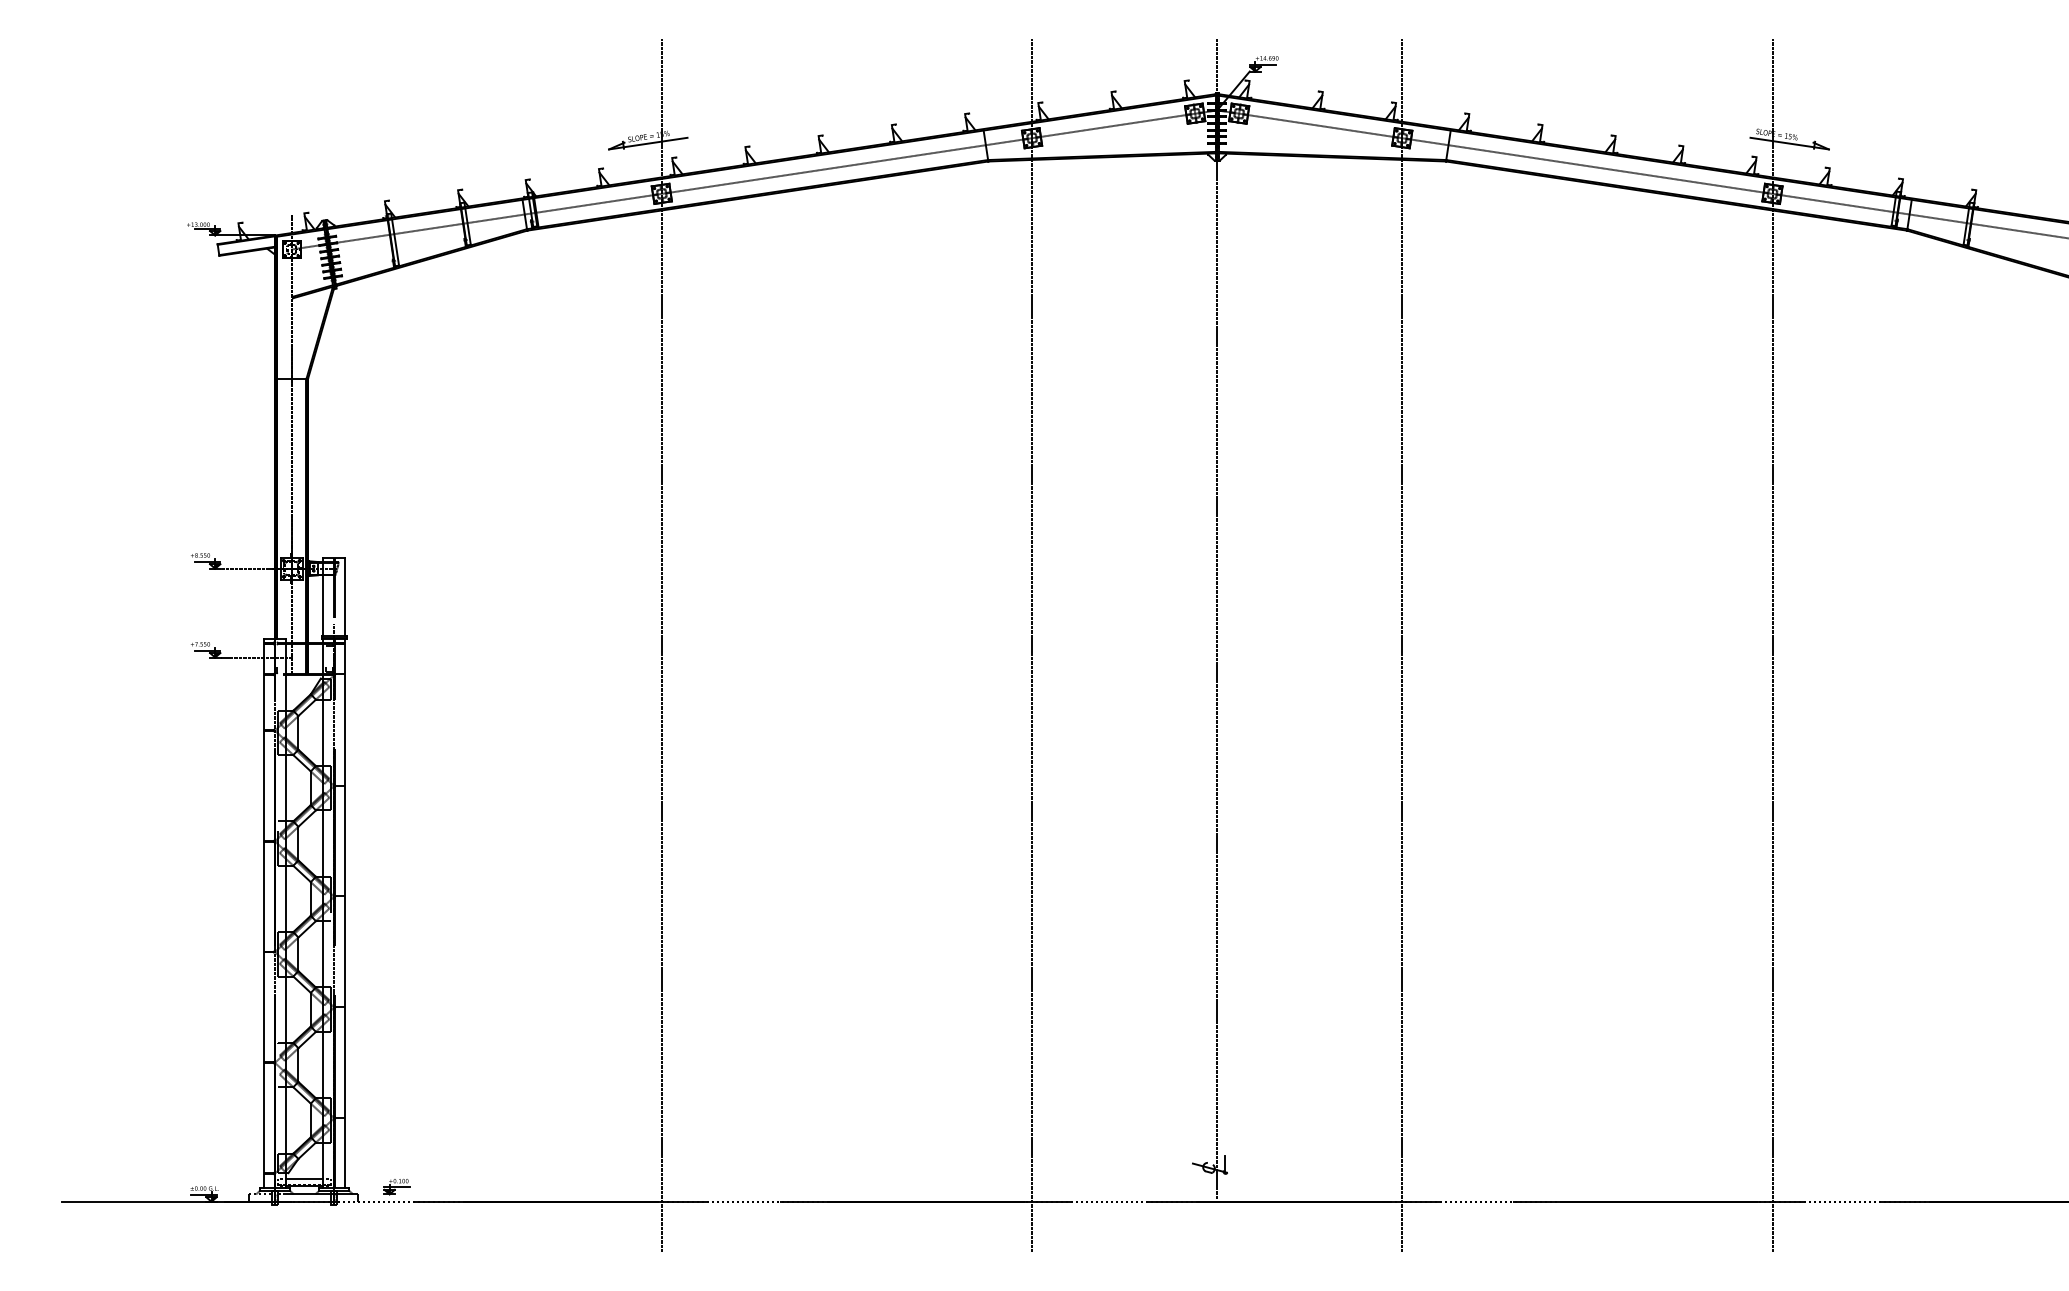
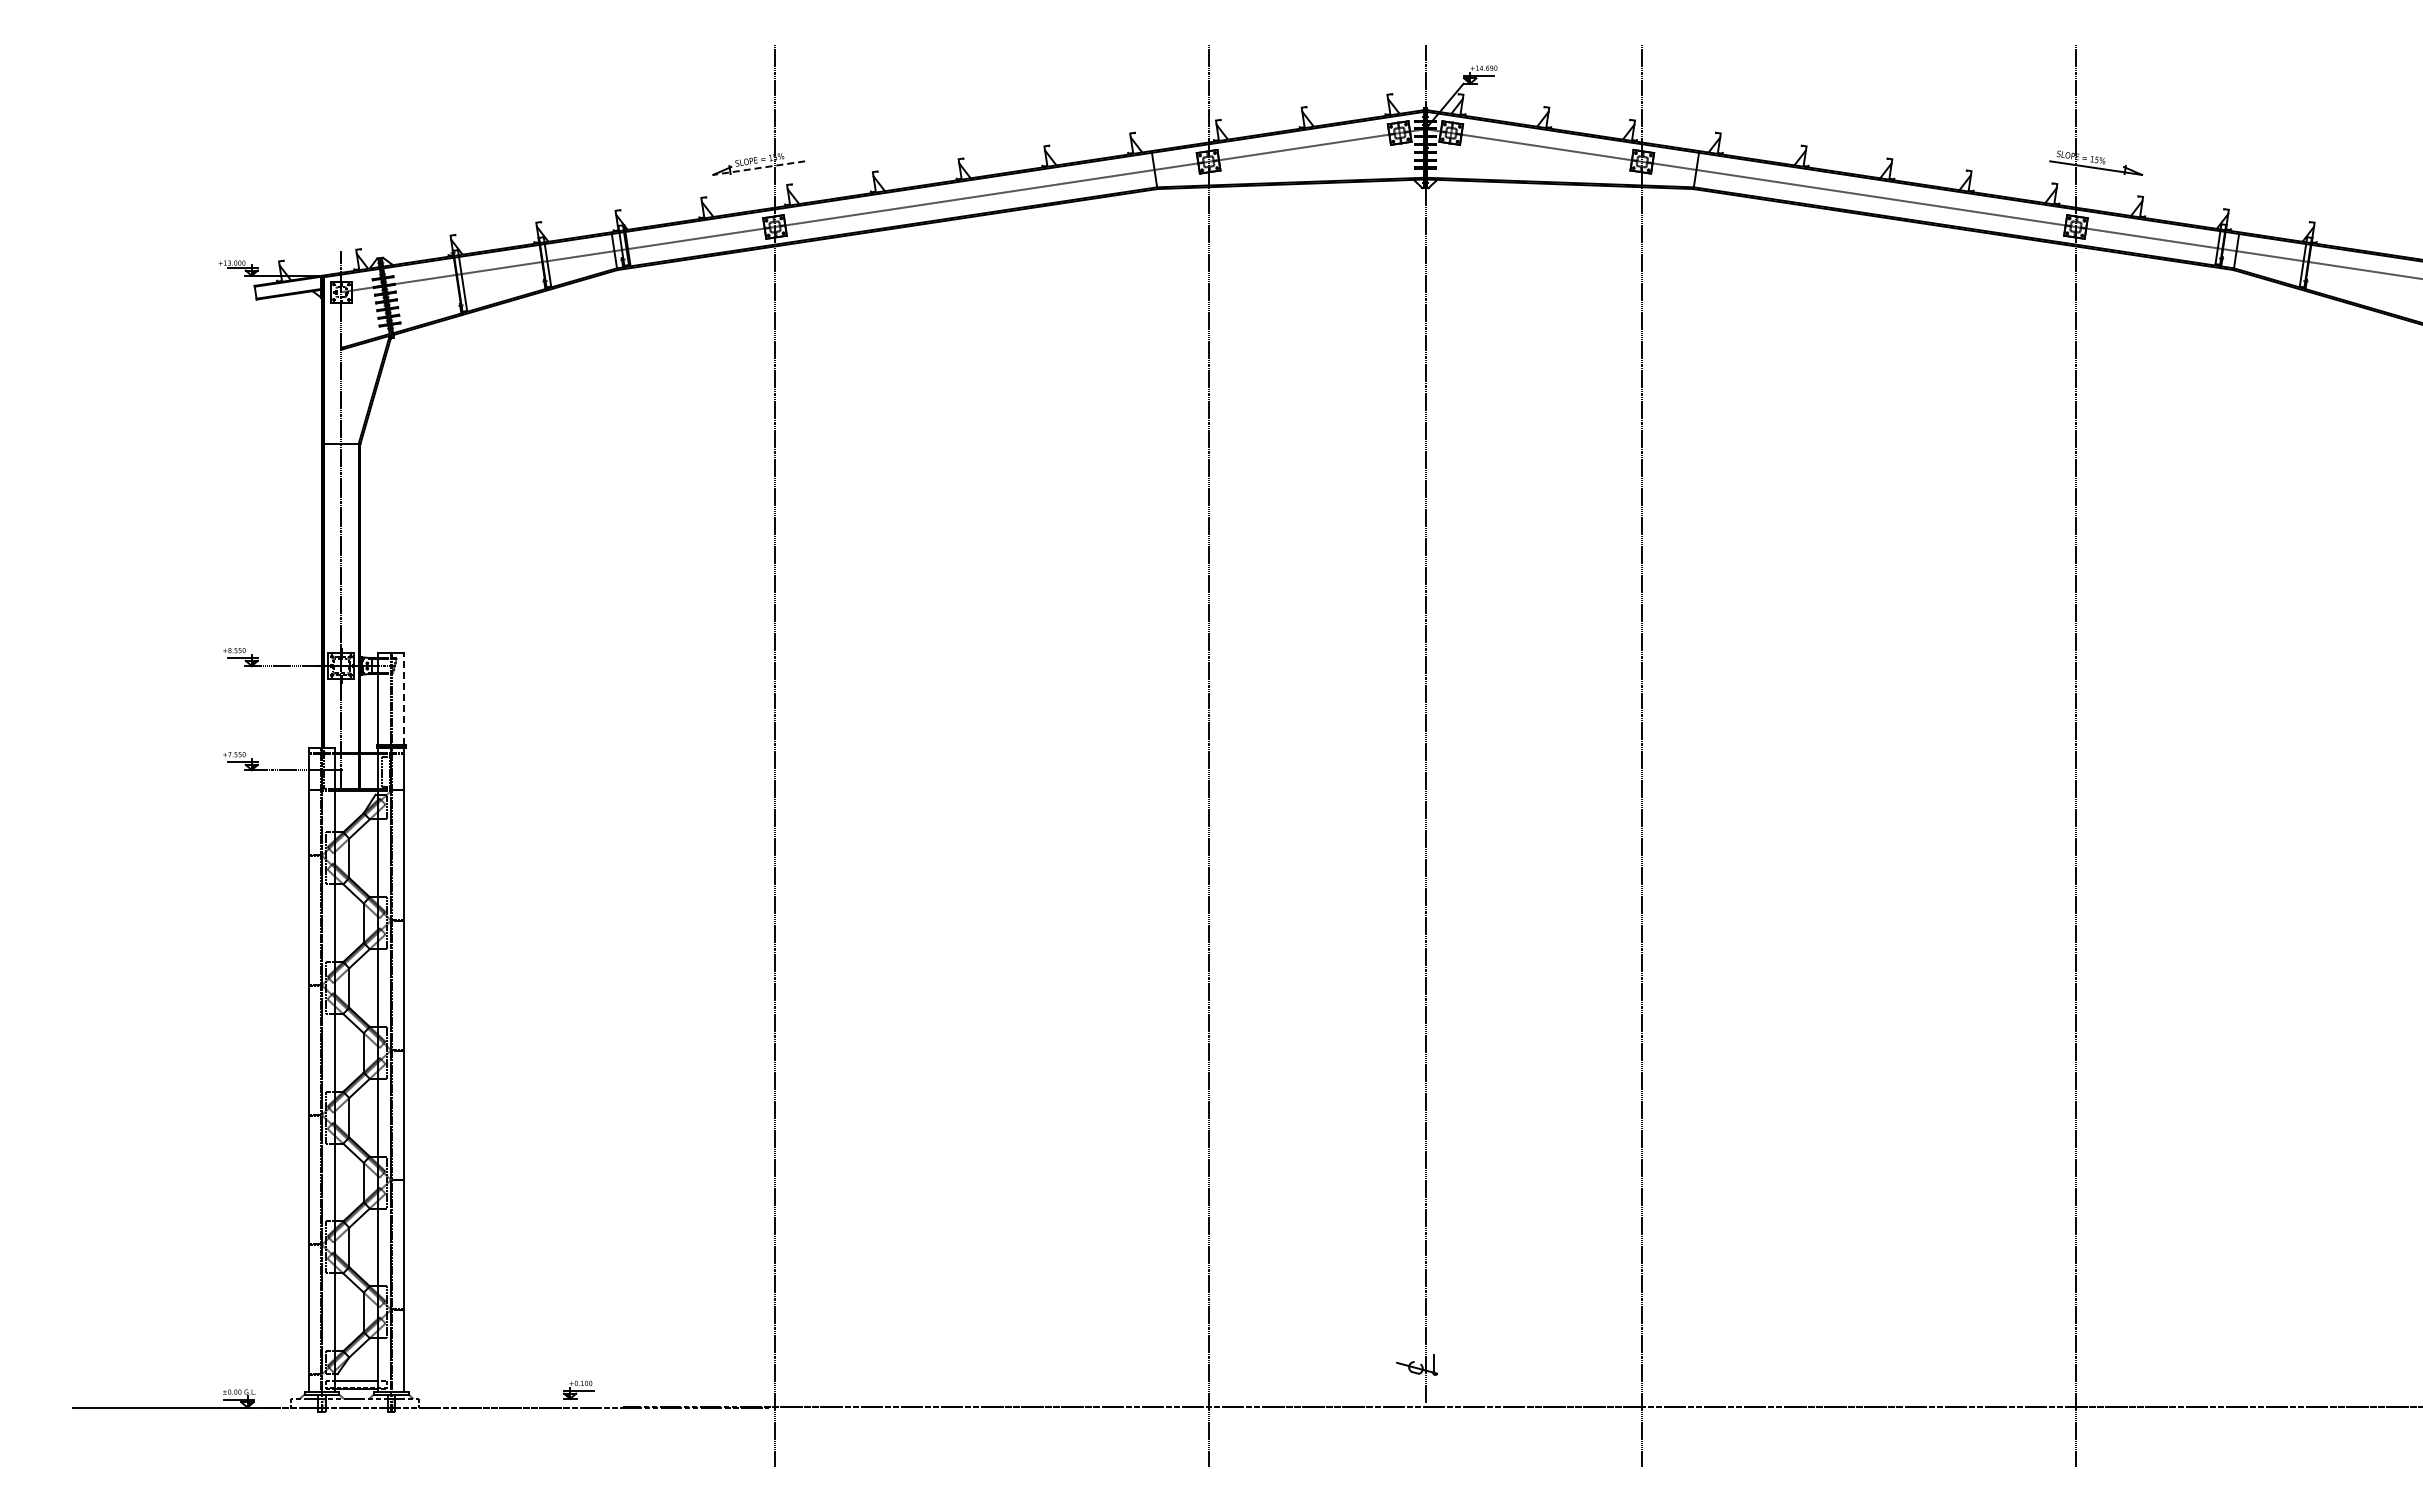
line: (647, 143) -> (758, 168), solid -> dashed
line: (345, 597) -> (404, 699), solid -> dashed
part: (396, 1186) -> (578, 1389), moved

